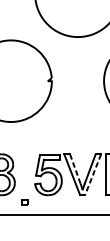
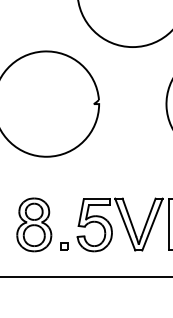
line: (75, 169) -> (129, 217), dashed -> solid
line: (93, 174) -> (152, 224), dashed -> solid
part: (25, 202) -> (64, 246), moved

